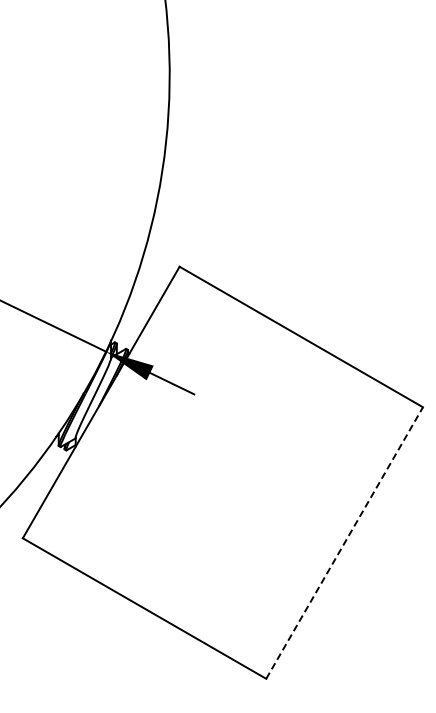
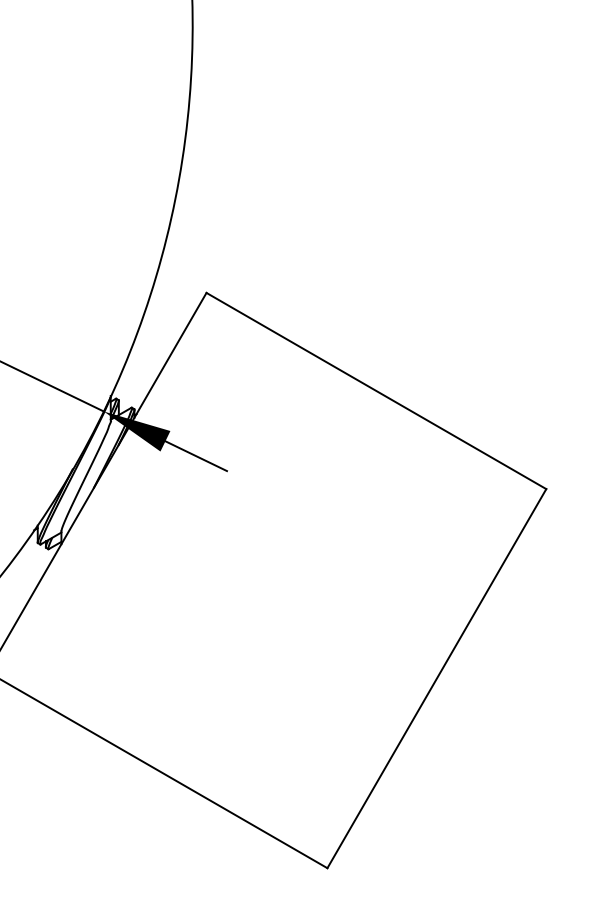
line: (344, 543) -> (436, 679), dashed -> solid

